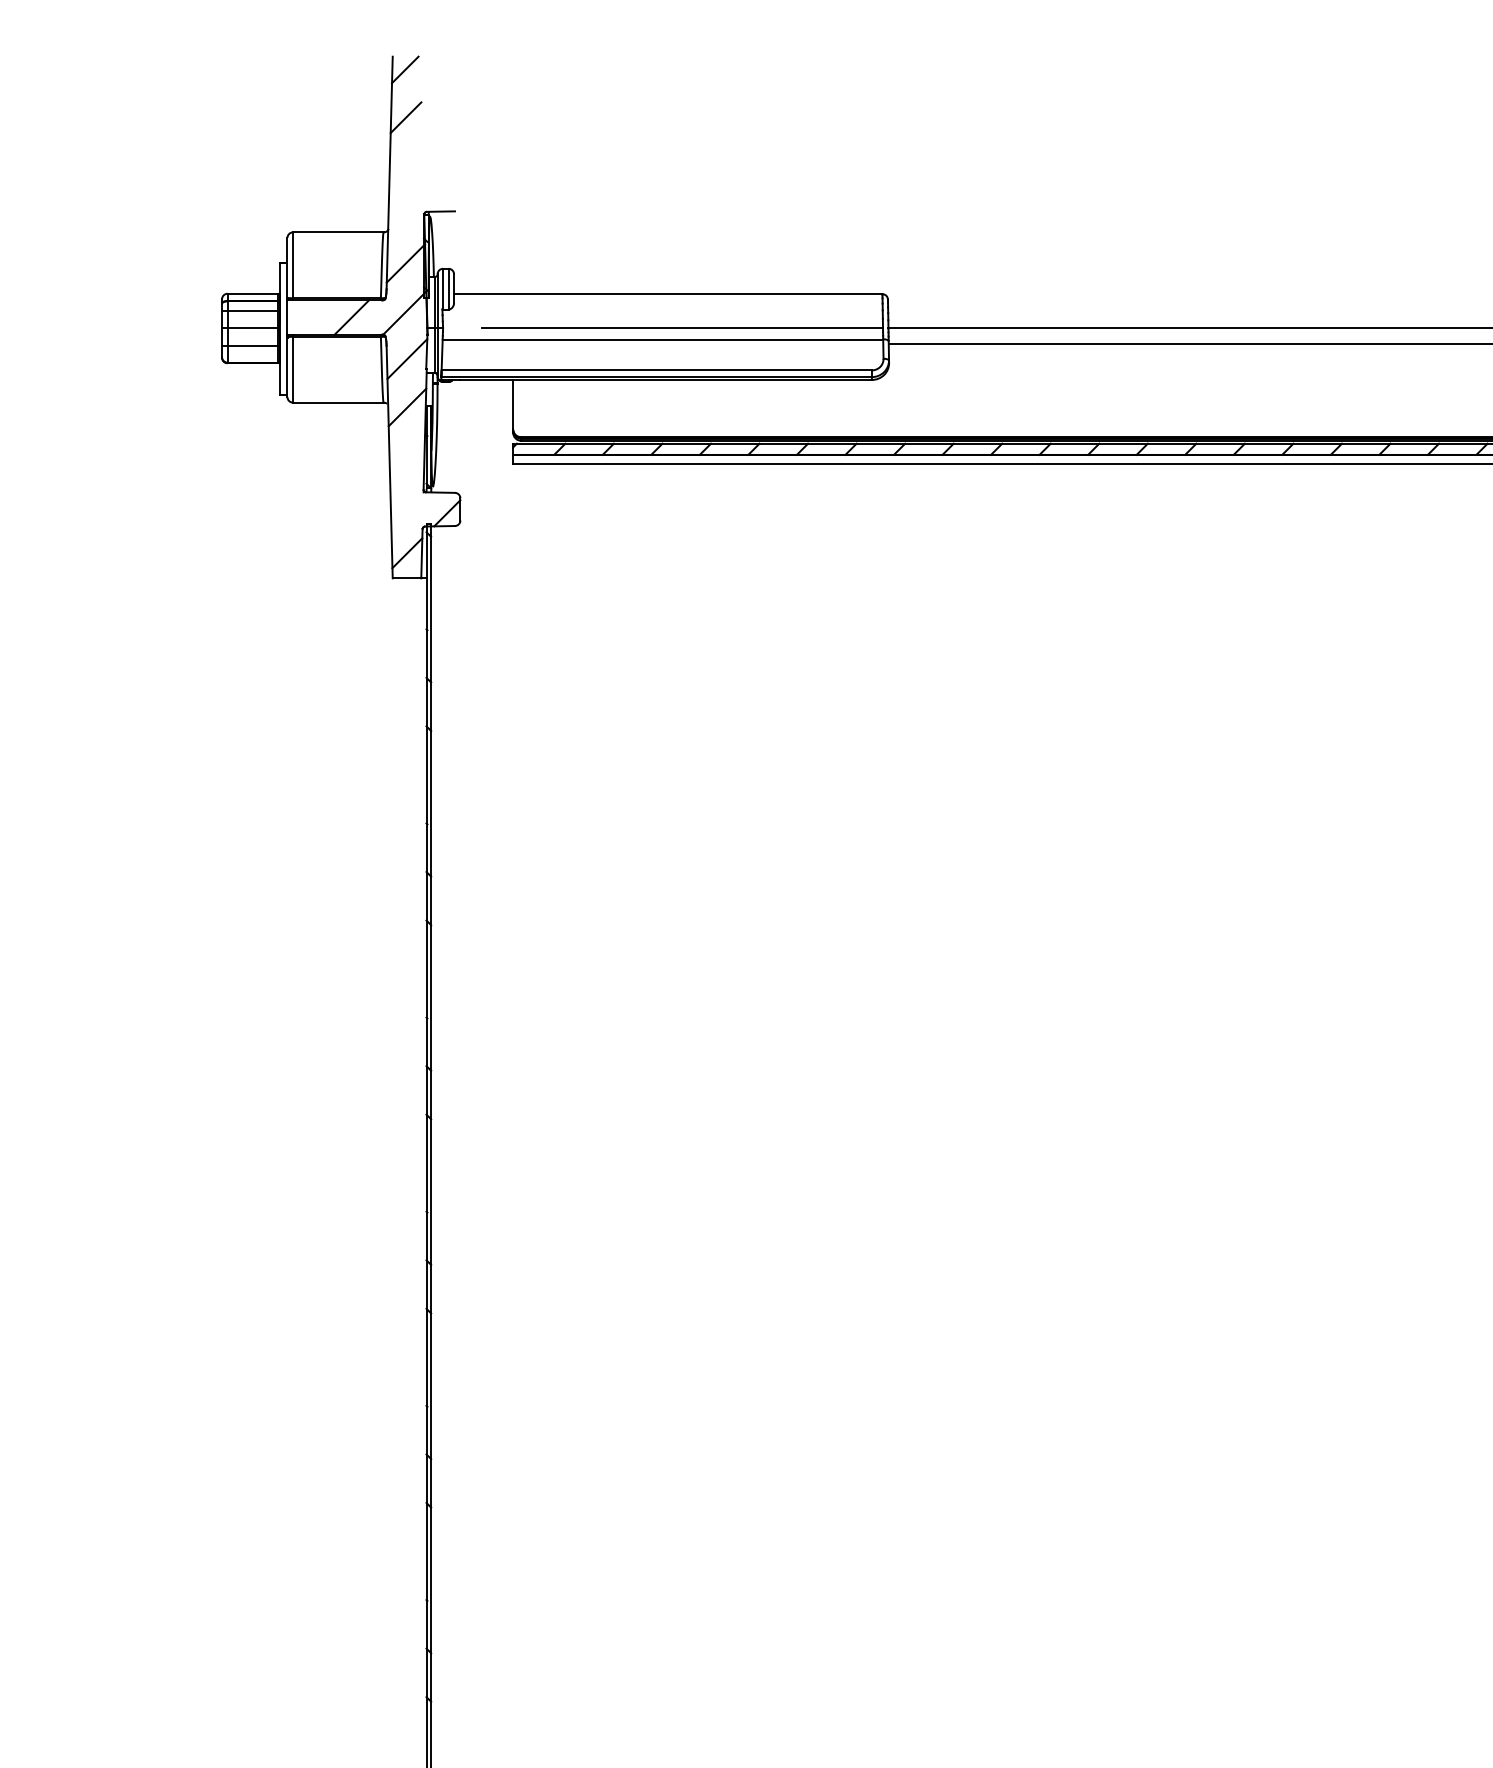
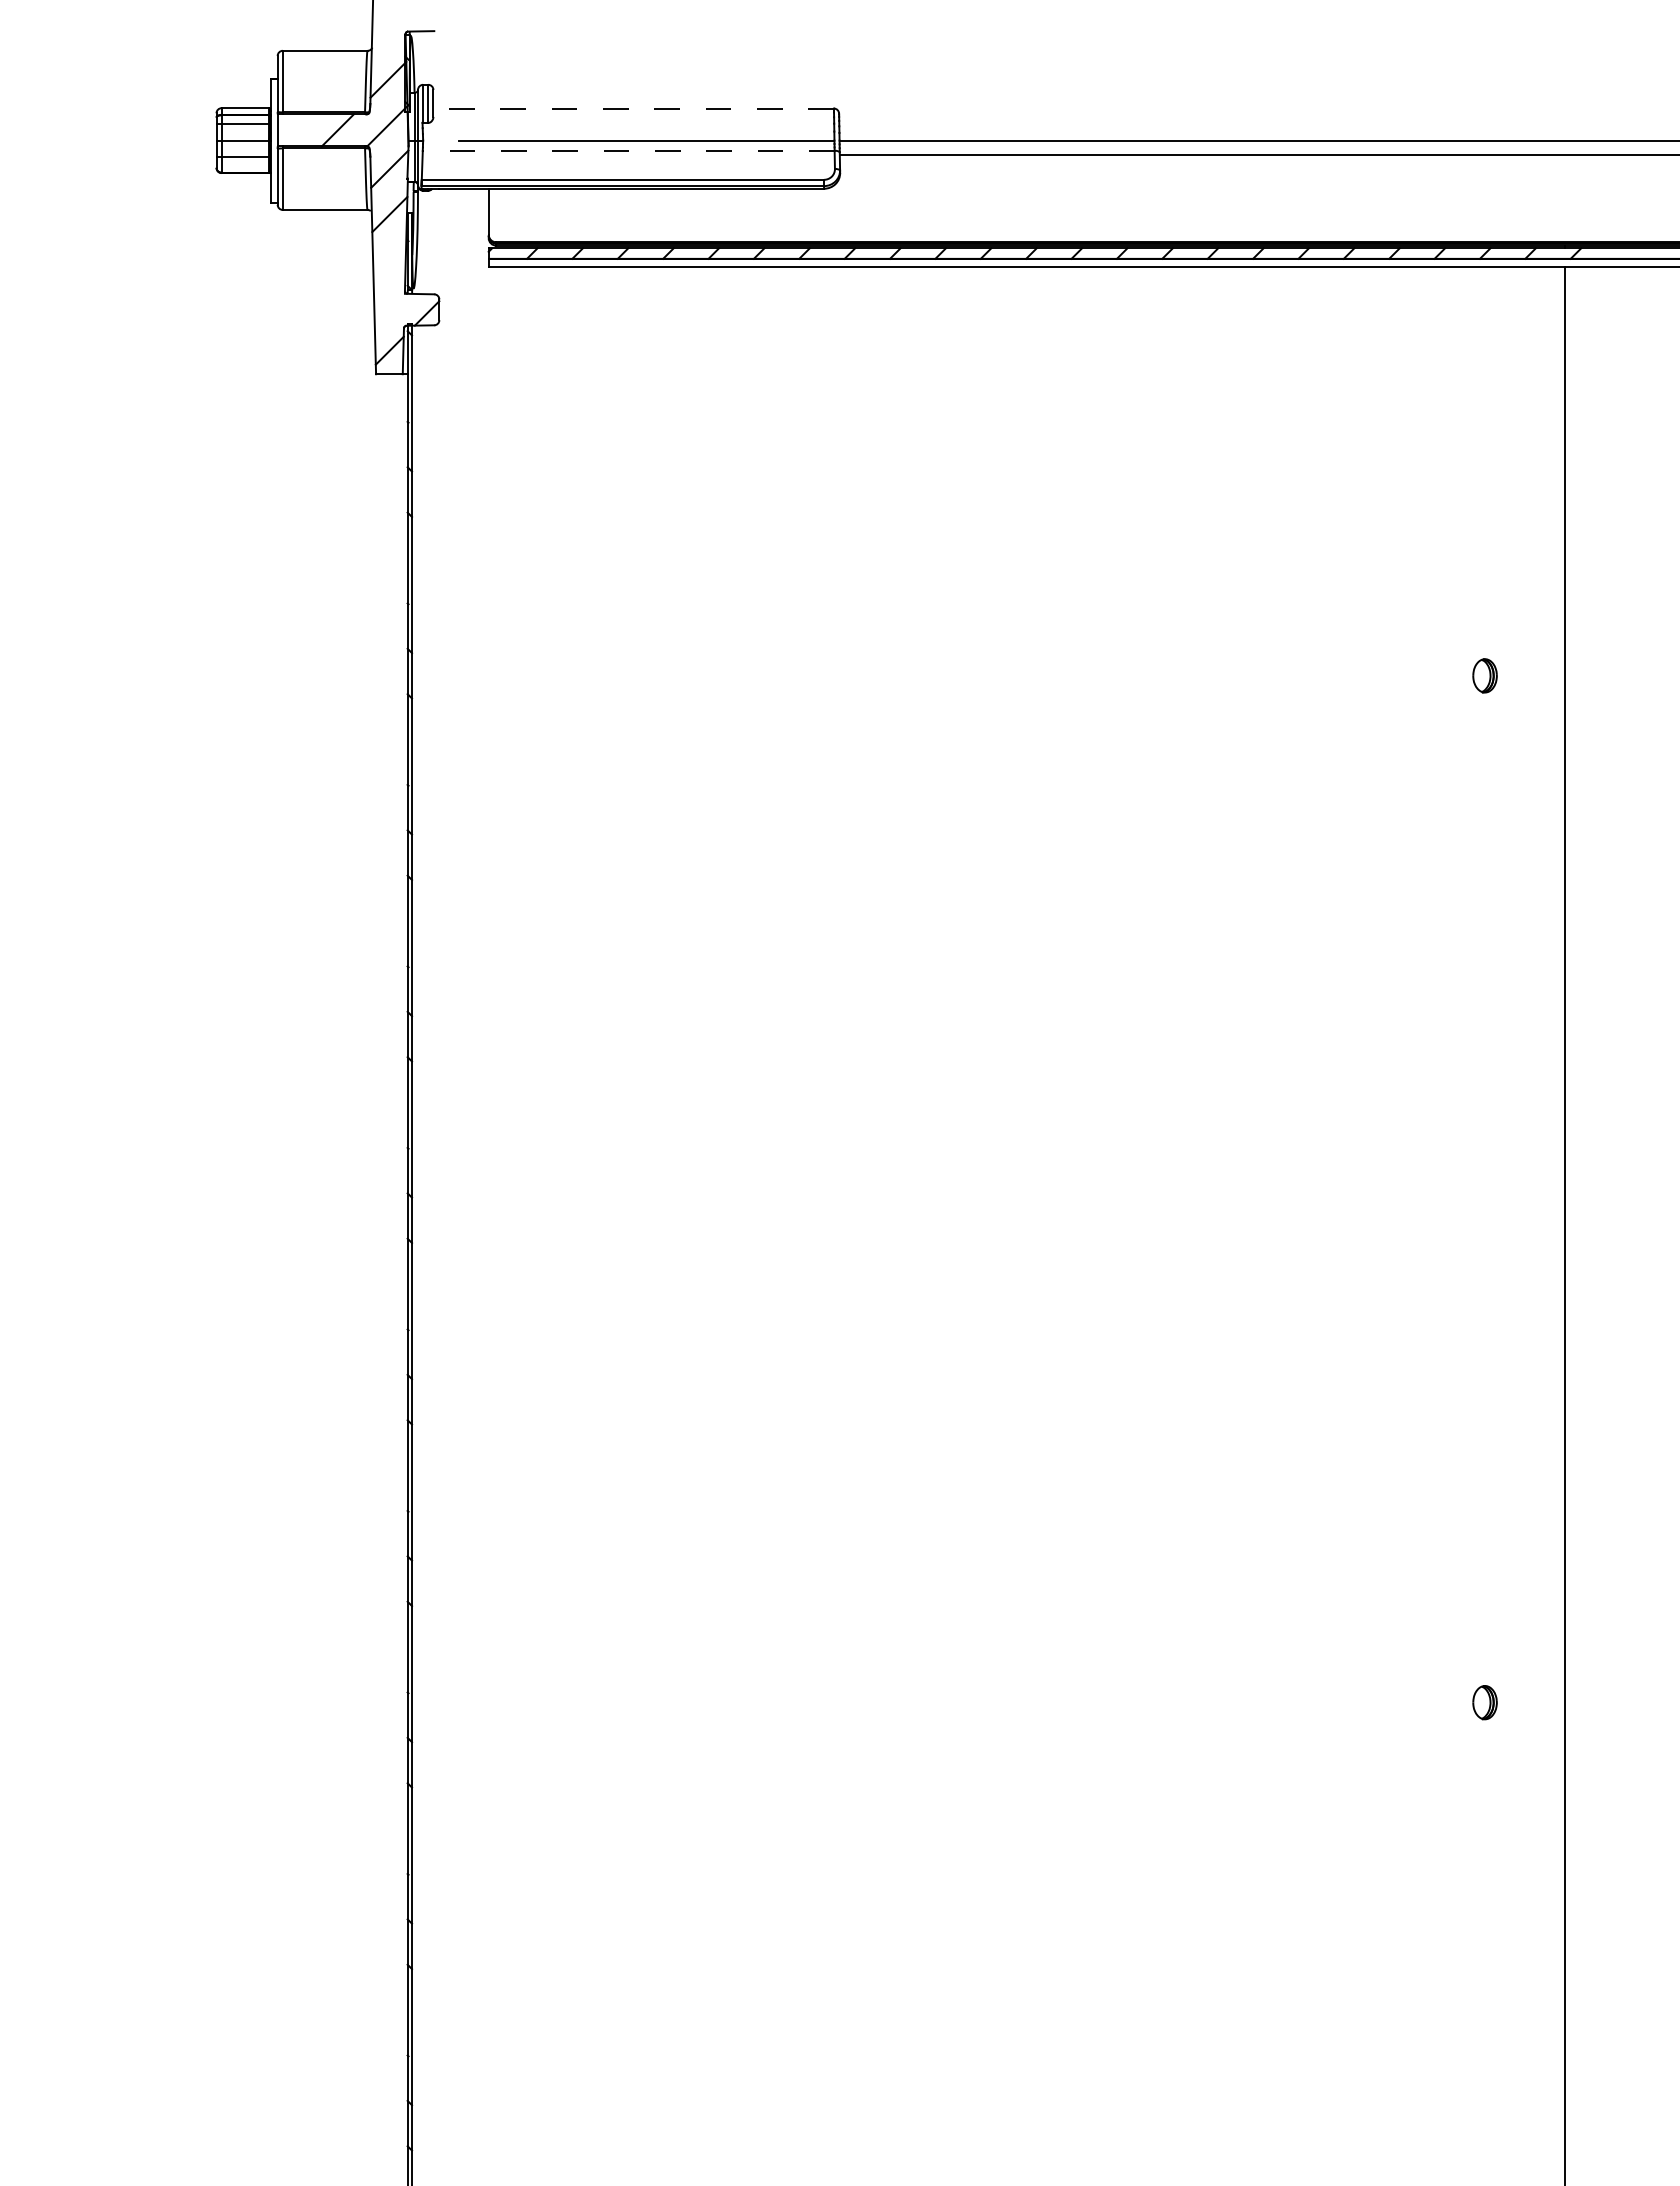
line: (668, 294) -> (633, 108), solid -> dashed
line: (662, 339) -> (628, 150), solid -> dashed

